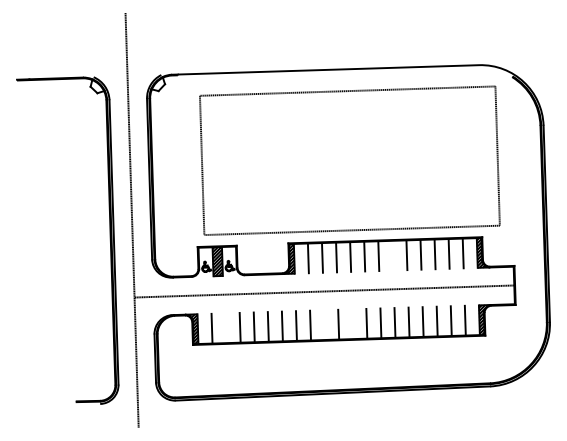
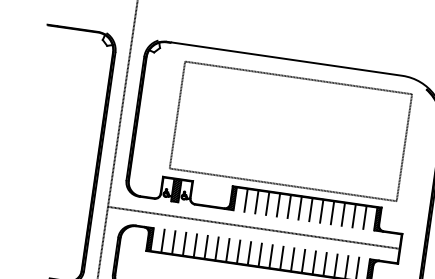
line: (392, 255) -> (310, 209), added
line: (352, 324) -> (270, 256), added
line: (324, 325) -> (249, 253), added
line: (225, 328) -> (173, 242), added

